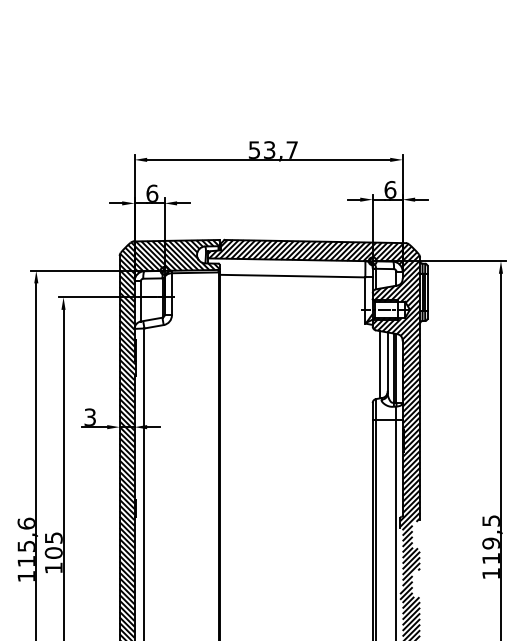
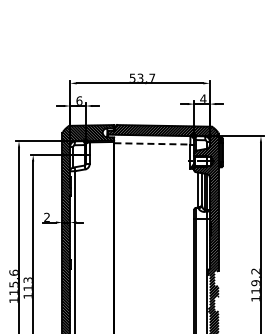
text: (390, 188) -> (203, 98), 6 -> 4
line: (292, 275) -> (152, 143), solid -> dashed
text: (89, 417) -> (46, 217), 3 -> 2
text: (490, 521) -> (255, 271), 119,5 -> 119,2
text: (52, 546) -> (27, 284), 105 -> 113

